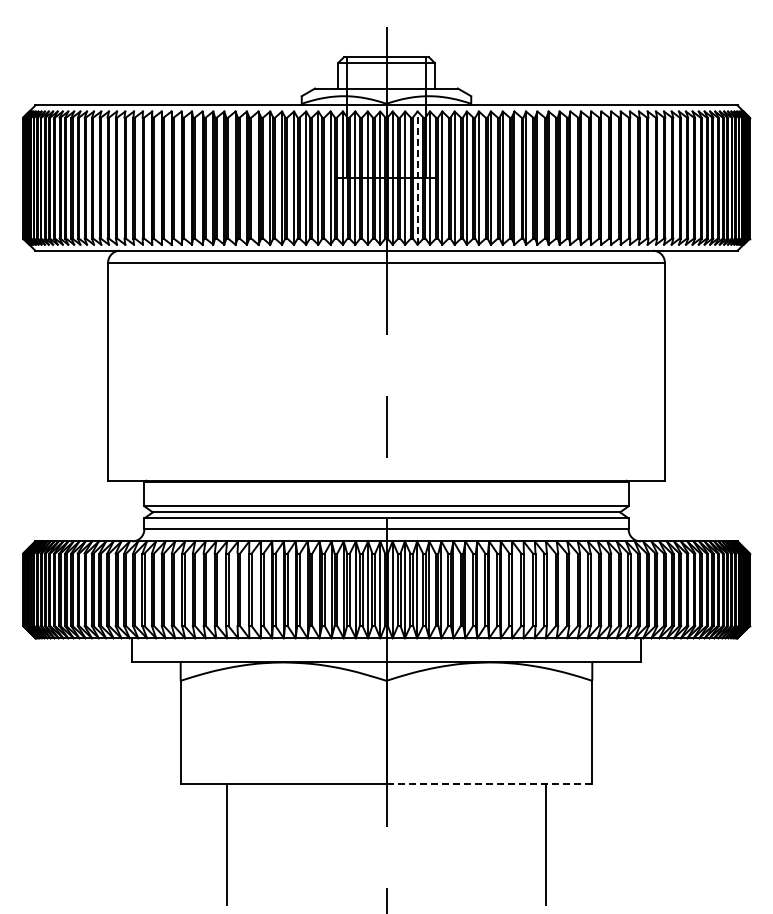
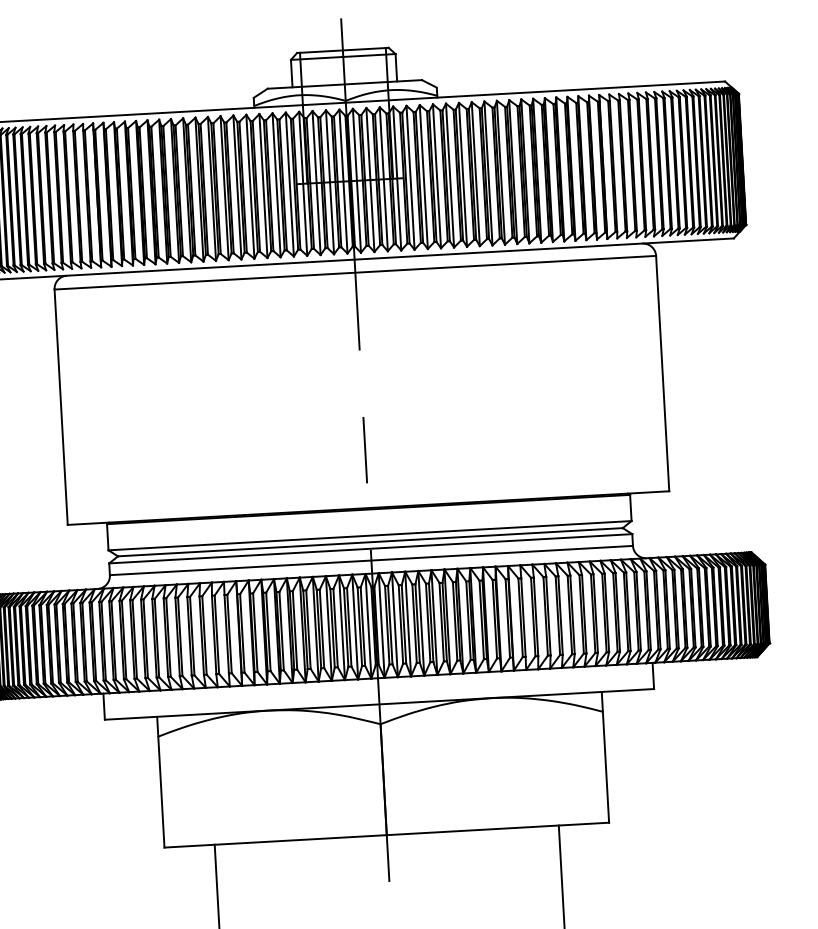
line: (417, 178) -> (383, 179), dashed -> solid
line: (489, 783) -> (498, 828), dashed -> solid

